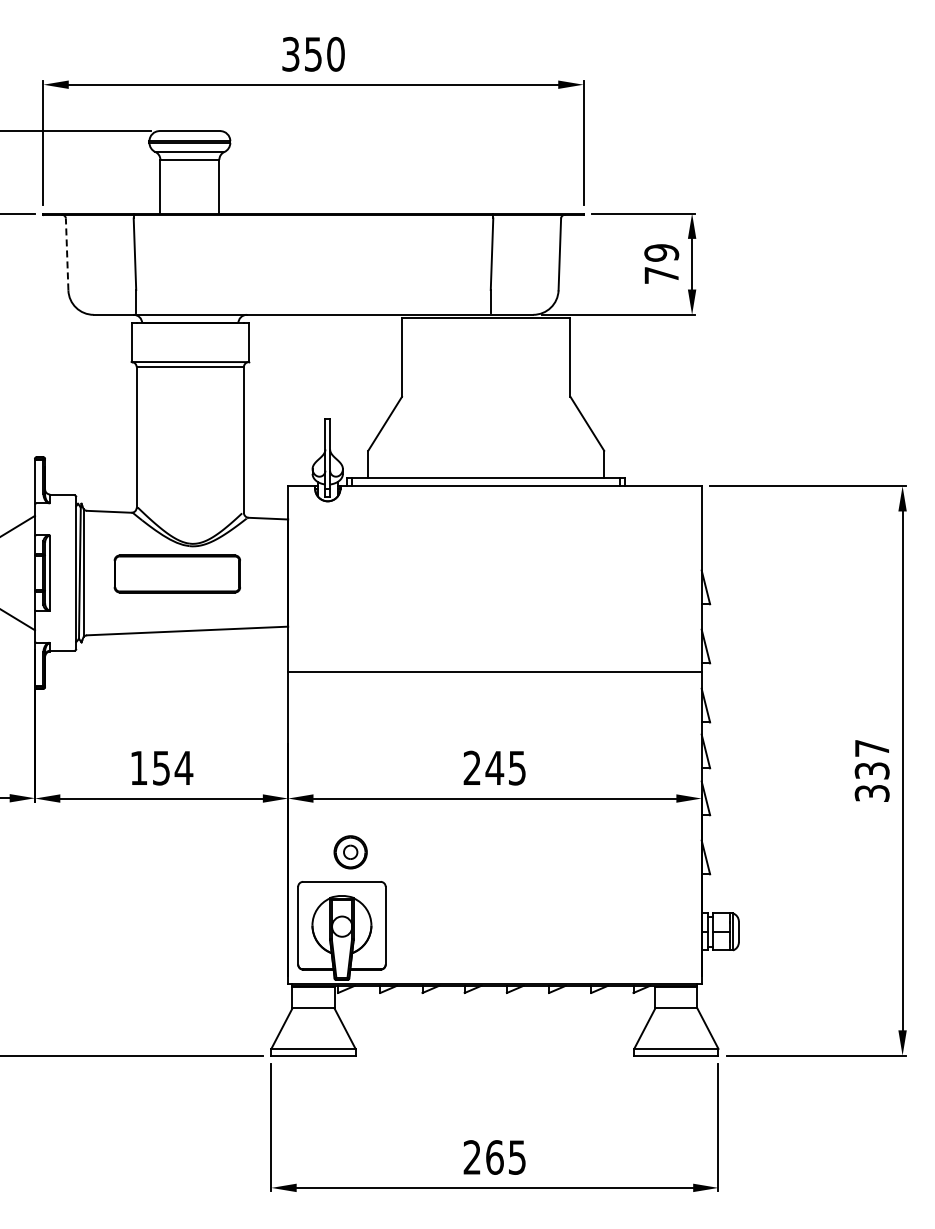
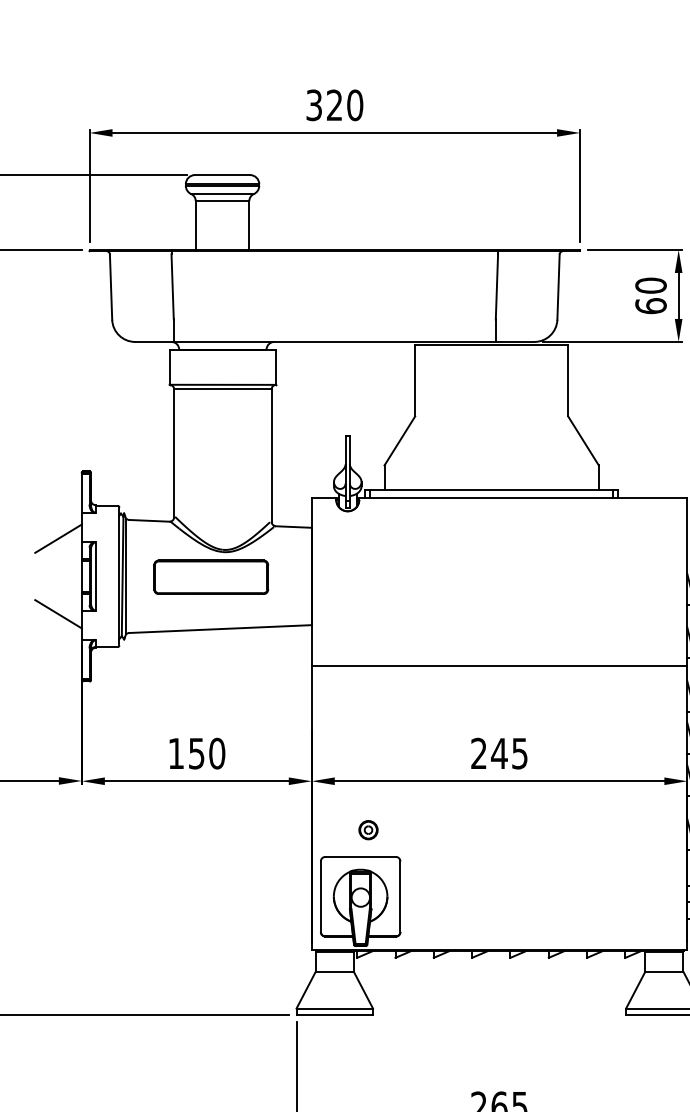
text: (312, 53) -> (333, 104), 350 -> 320
line: (67, 254) -> (111, 287), dashed -> solid
text: (661, 264) -> (650, 296), 79 -> 60
text: (183, 767) -> (216, 753), 154 -> 150
part: (350, 852) -> (368, 830), size x0.62

